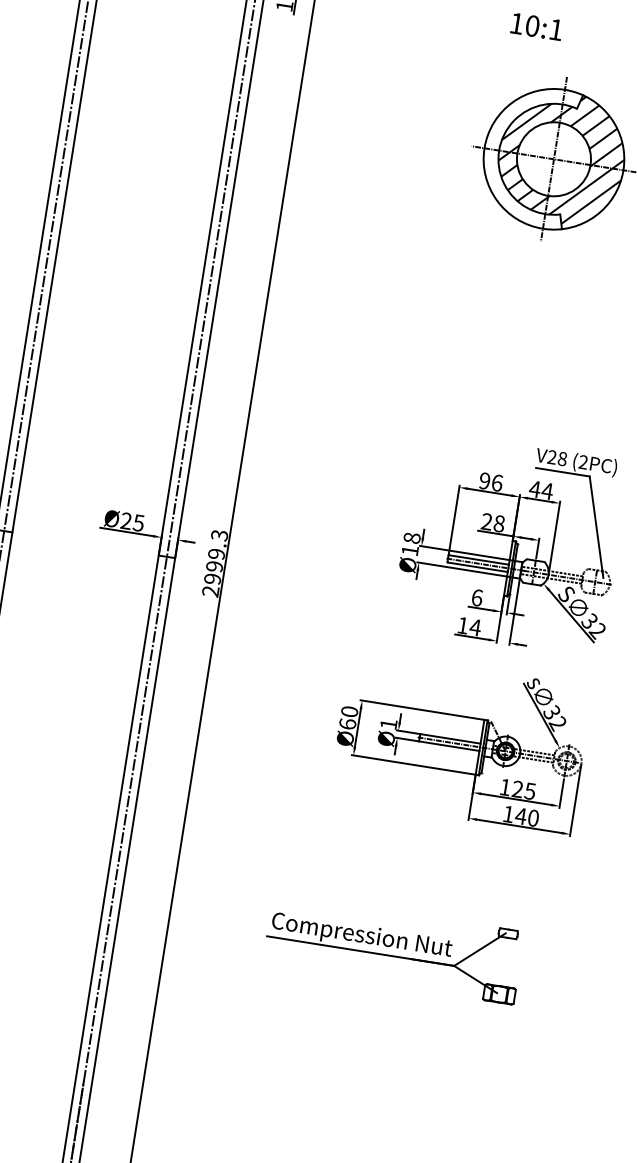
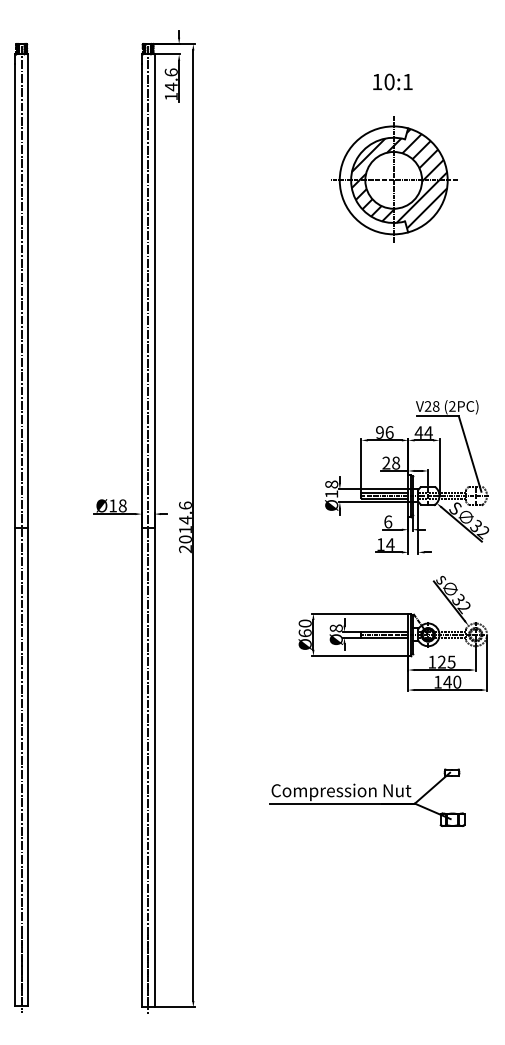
text: (536, 26) -> (392, 81), moved
text: (132, 521) -> (117, 505), Ø25 -> Ø18
text: (216, 557) -> (185, 522), 2999.3 -> 2014.6
text: (387, 724) -> (335, 628), Ø1 -> Ø8

